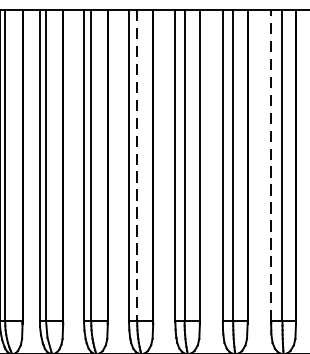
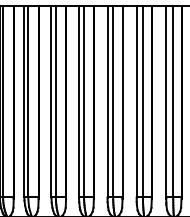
line: (271, 165) -> (166, 101), dashed -> solid
line: (137, 167) -> (84, 102), dashed -> solid

